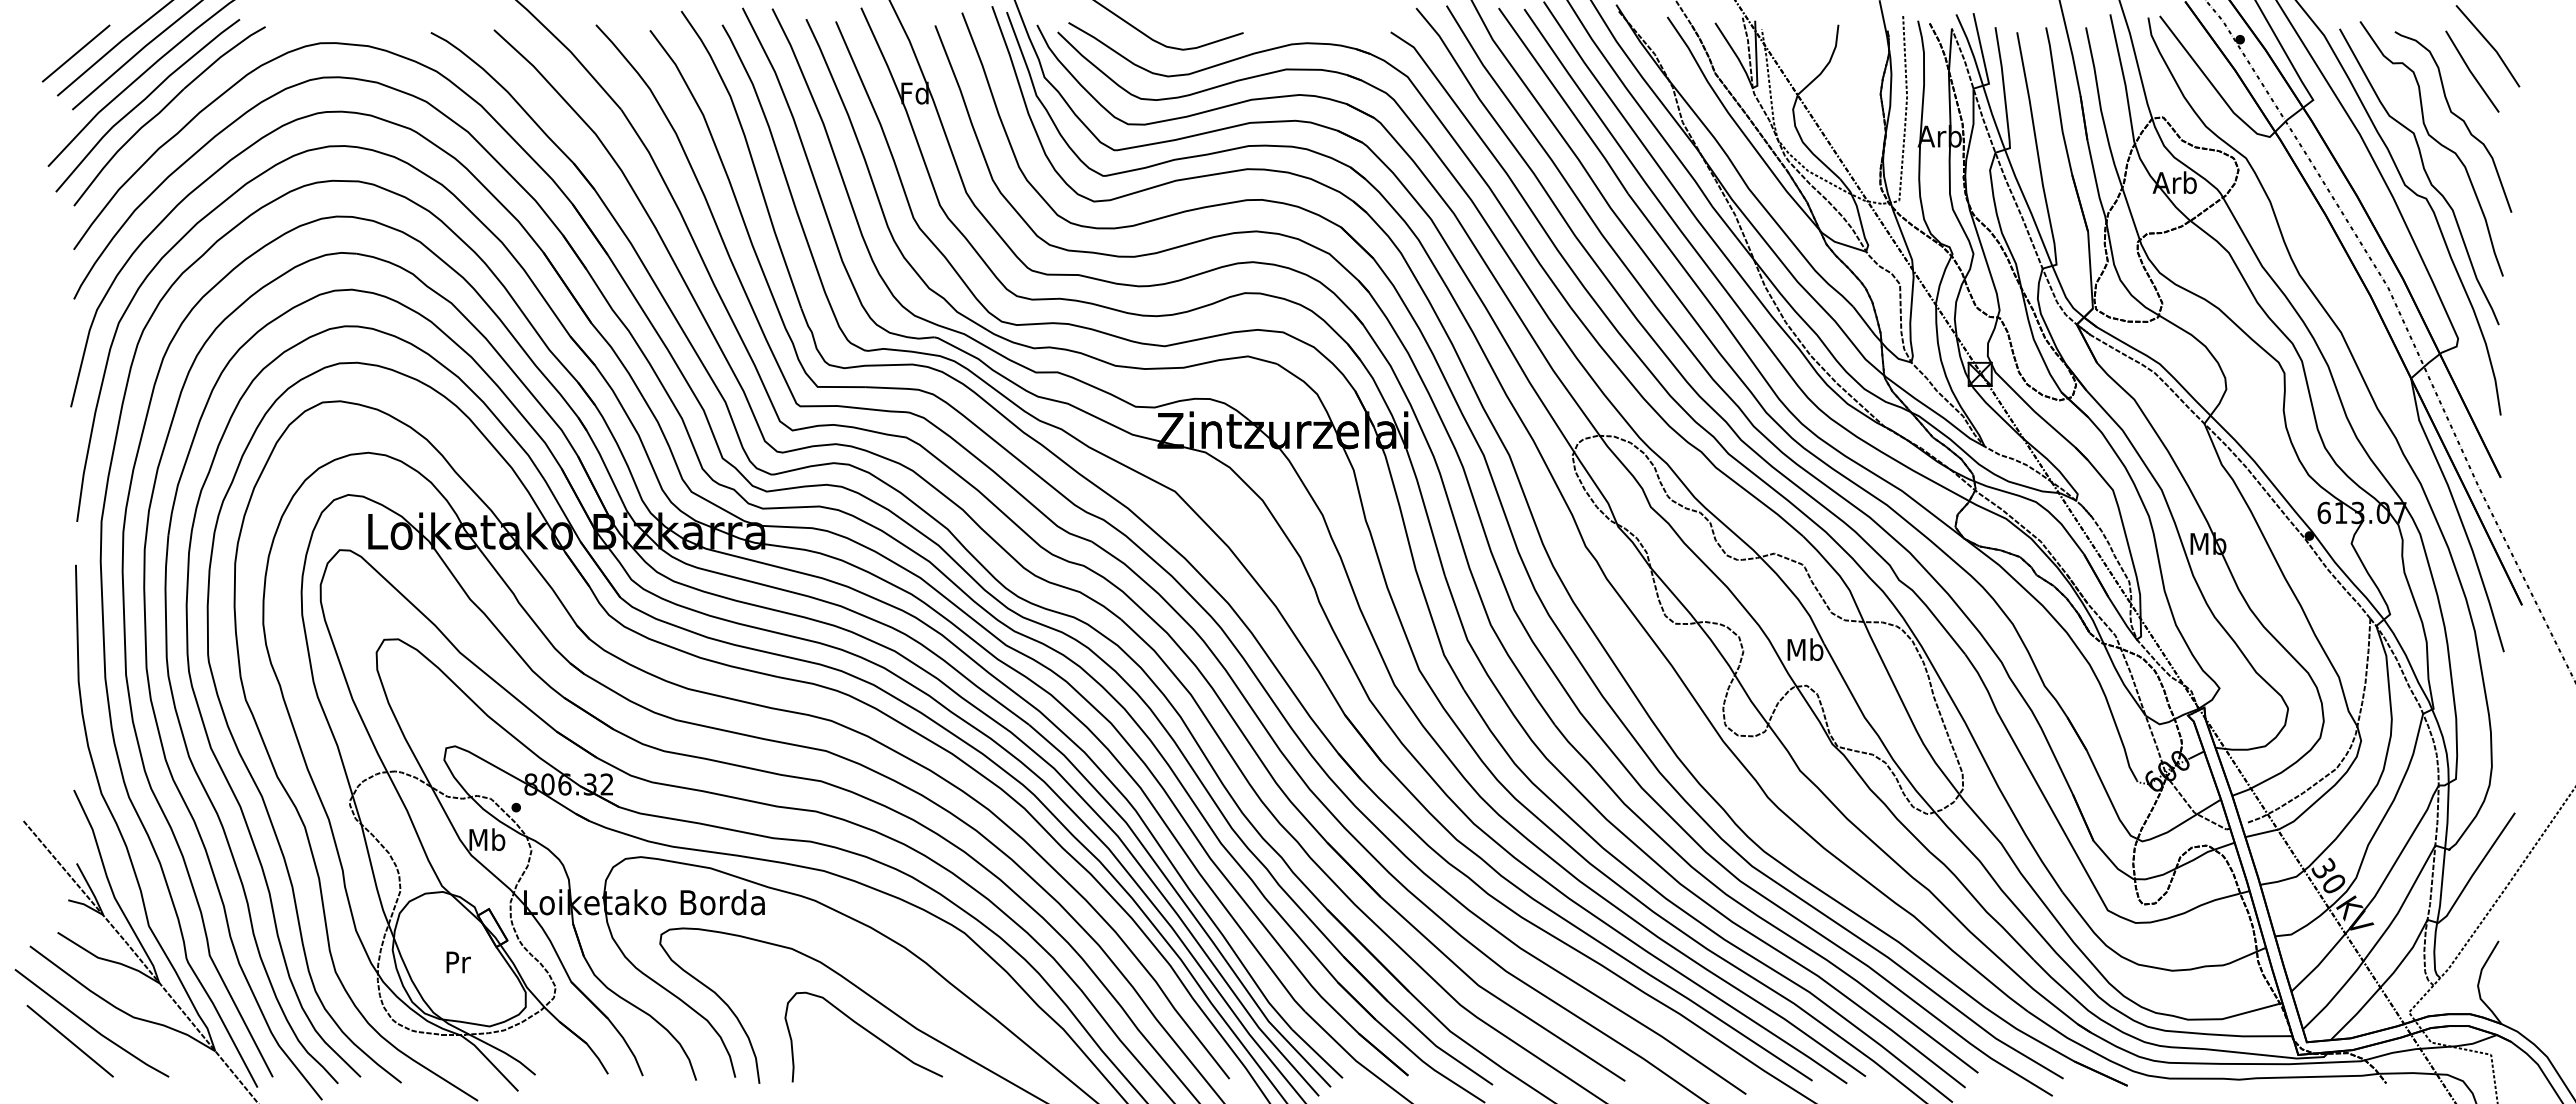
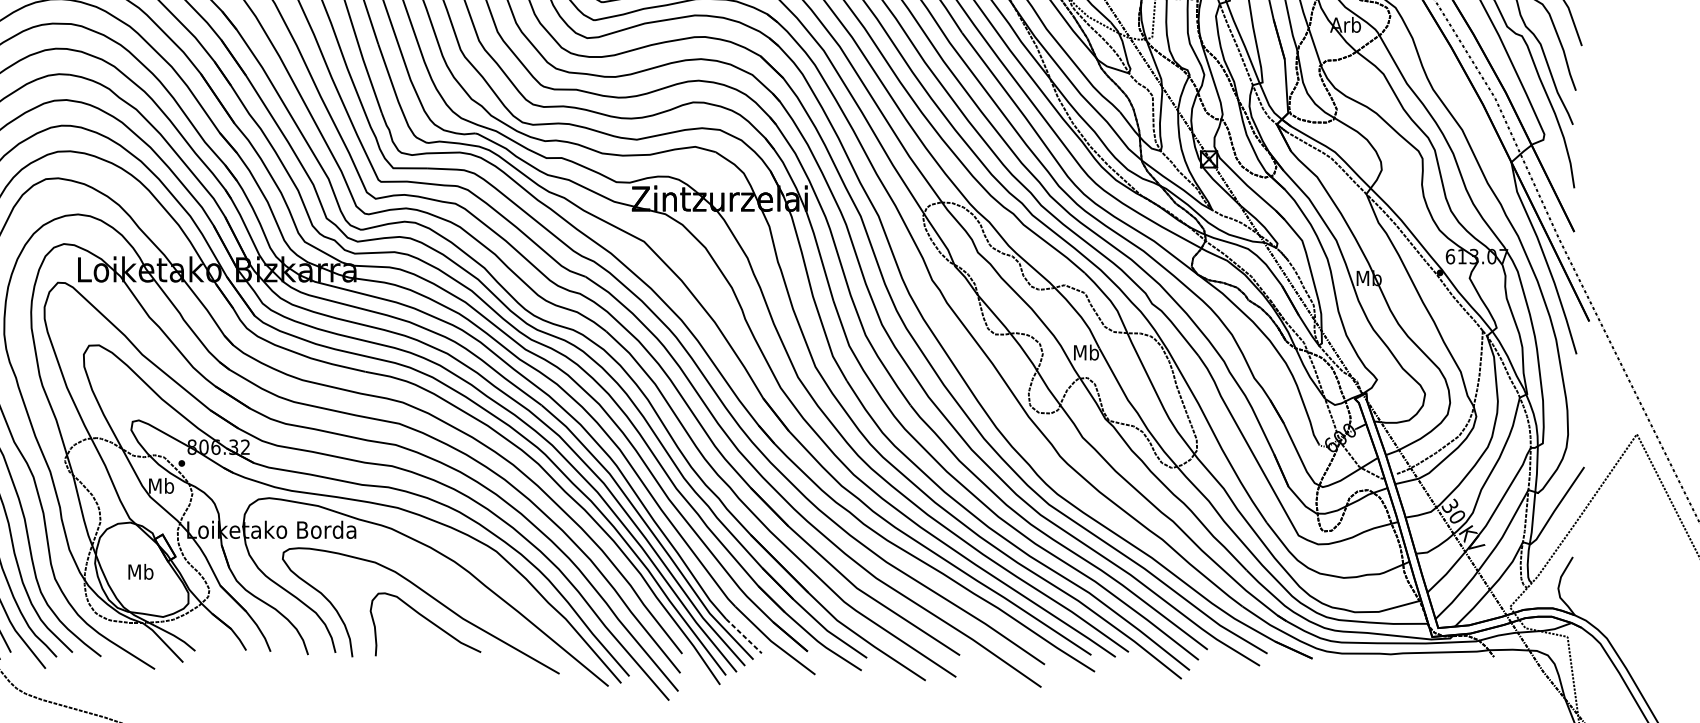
text: (457, 961) -> (140, 571), Pr -> Mb
line: (1317, 1054) -> (744, 636), solid -> dashed

